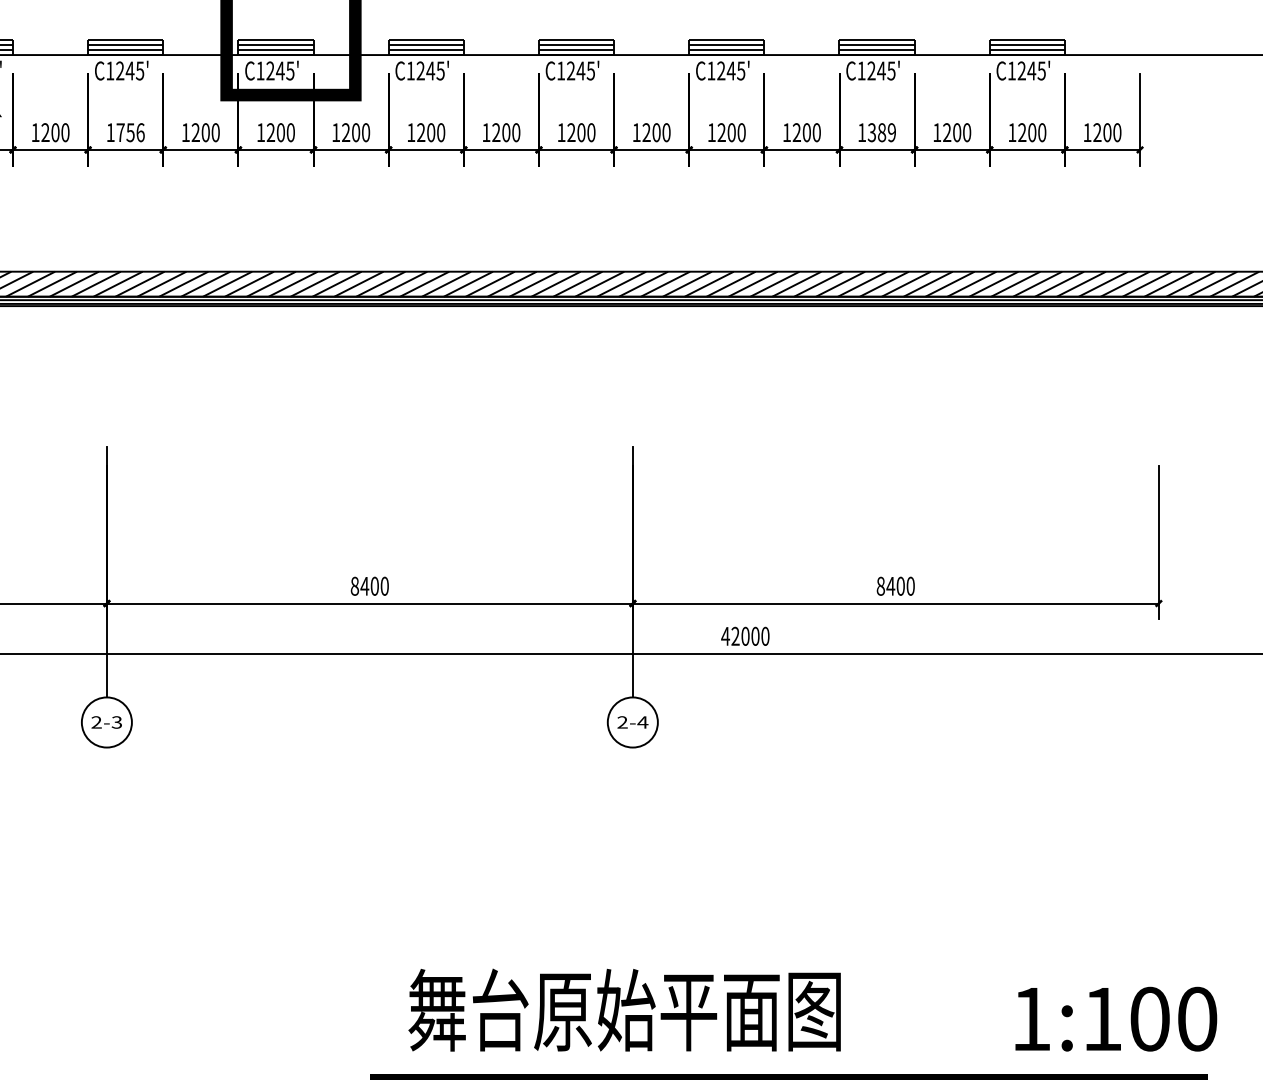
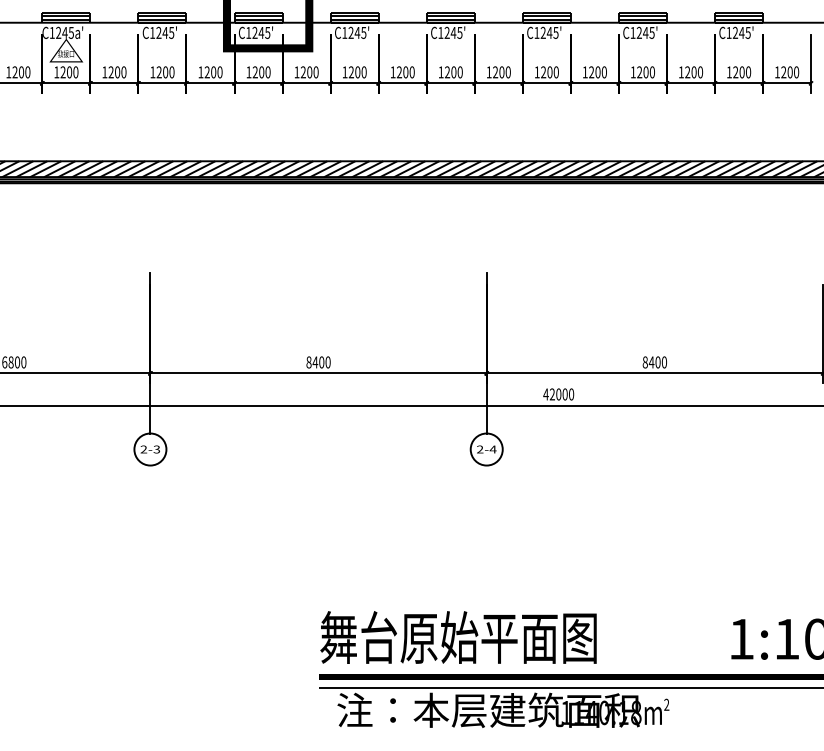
text: (130, 132) -> (165, 72), 1756 -> 1200
text: (881, 132) -> (645, 72), 1389 -> 1200
text: (624, 1010) -> (458, 637), moved

